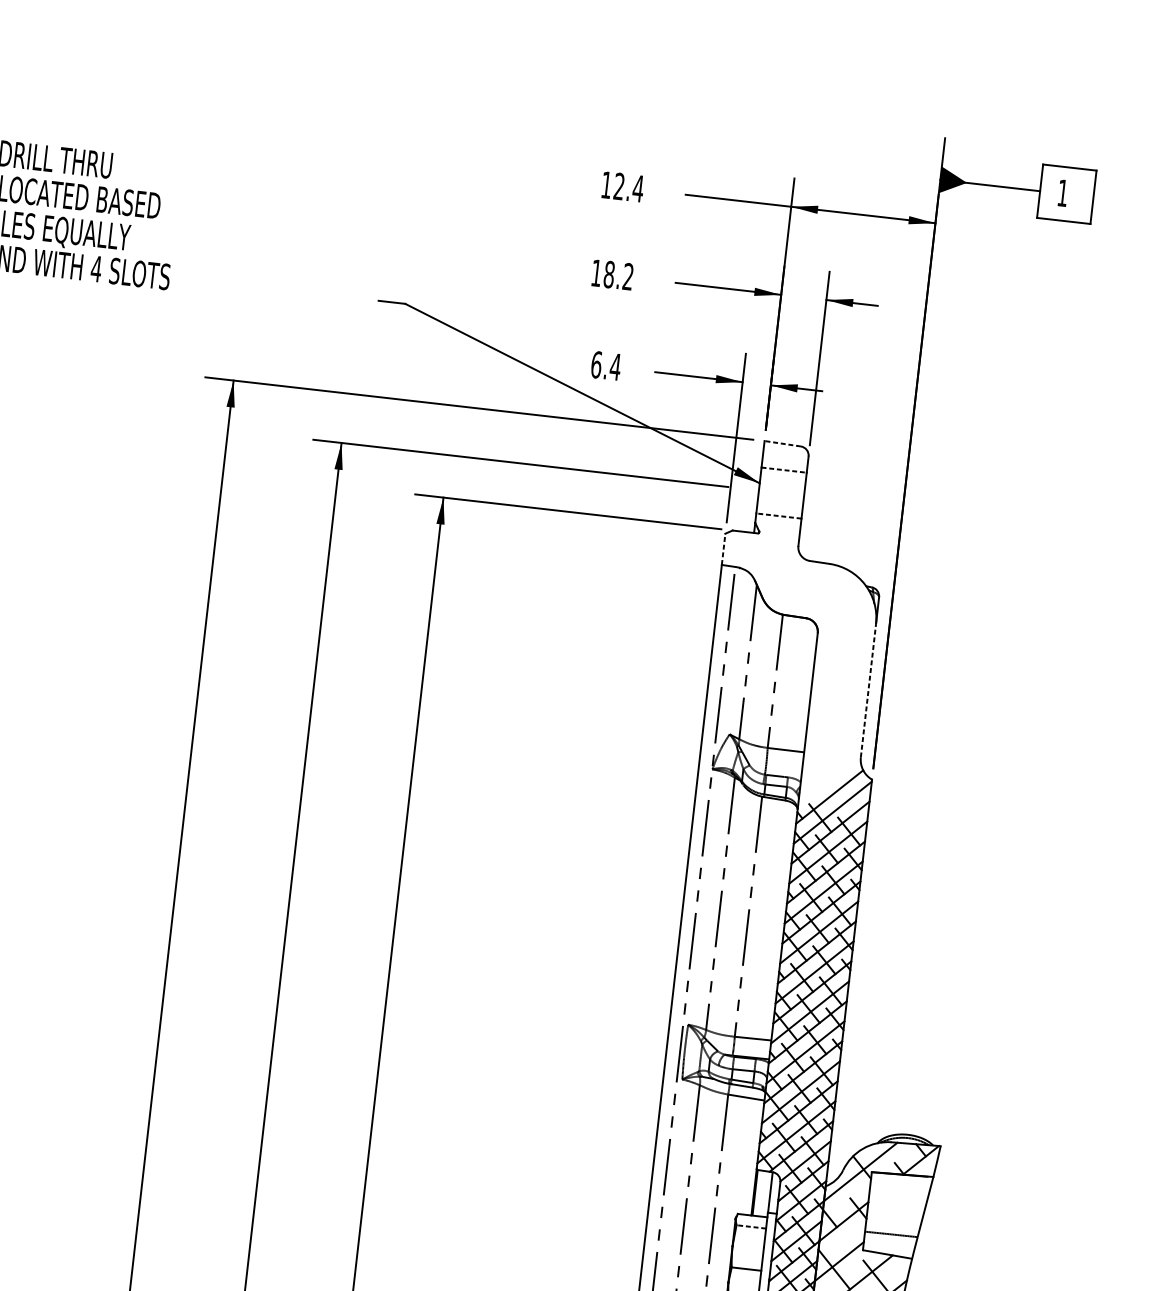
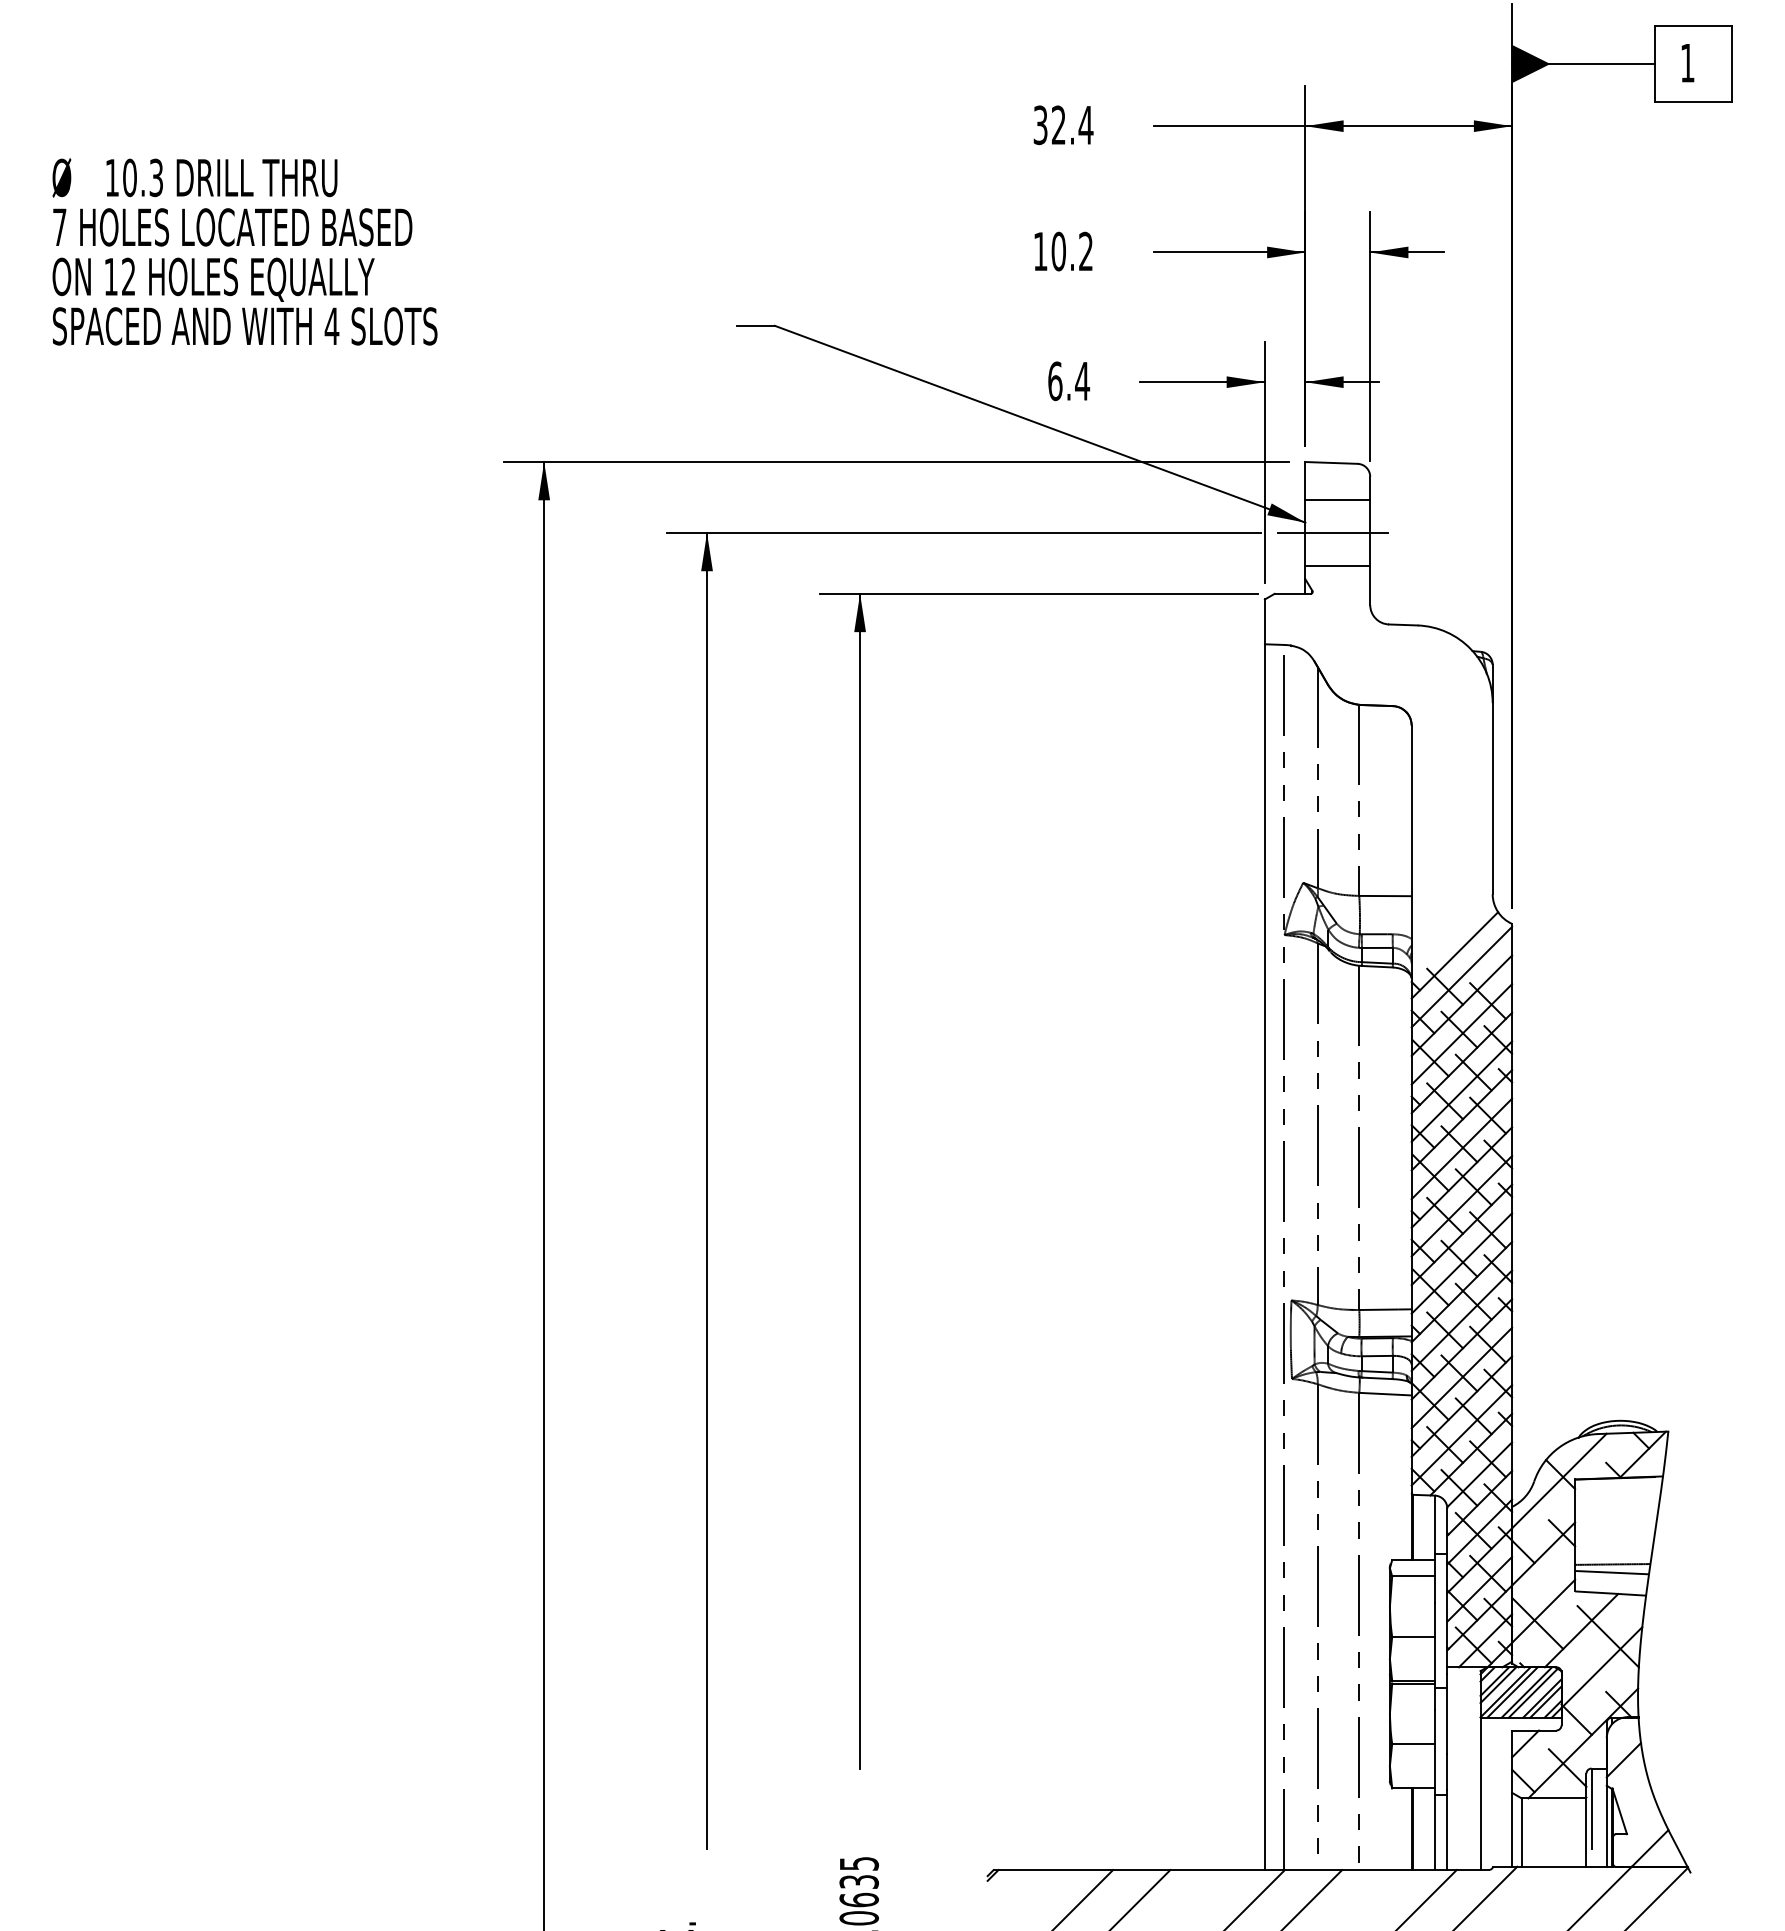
text: (606, 185) -> (1040, 125), 12.4 -> 32.4
text: (609, 274) -> (1058, 251), 18.2 -> 10.2
line: (782, 443) -> (1331, 462), dashed -> solid
line: (784, 470) -> (1338, 500), dashed -> solid
line: (777, 492) -> (1332, 532), added
line: (778, 515) -> (1337, 565), dashed -> solid
line: (723, 549) -> (1264, 621), dashed -> solid
line: (868, 690) -> (1492, 798), dashed -> solid
line: (750, 1226) -> (1412, 1576), dashed -> solid
line: (889, 1239) -> (1611, 1572), added

